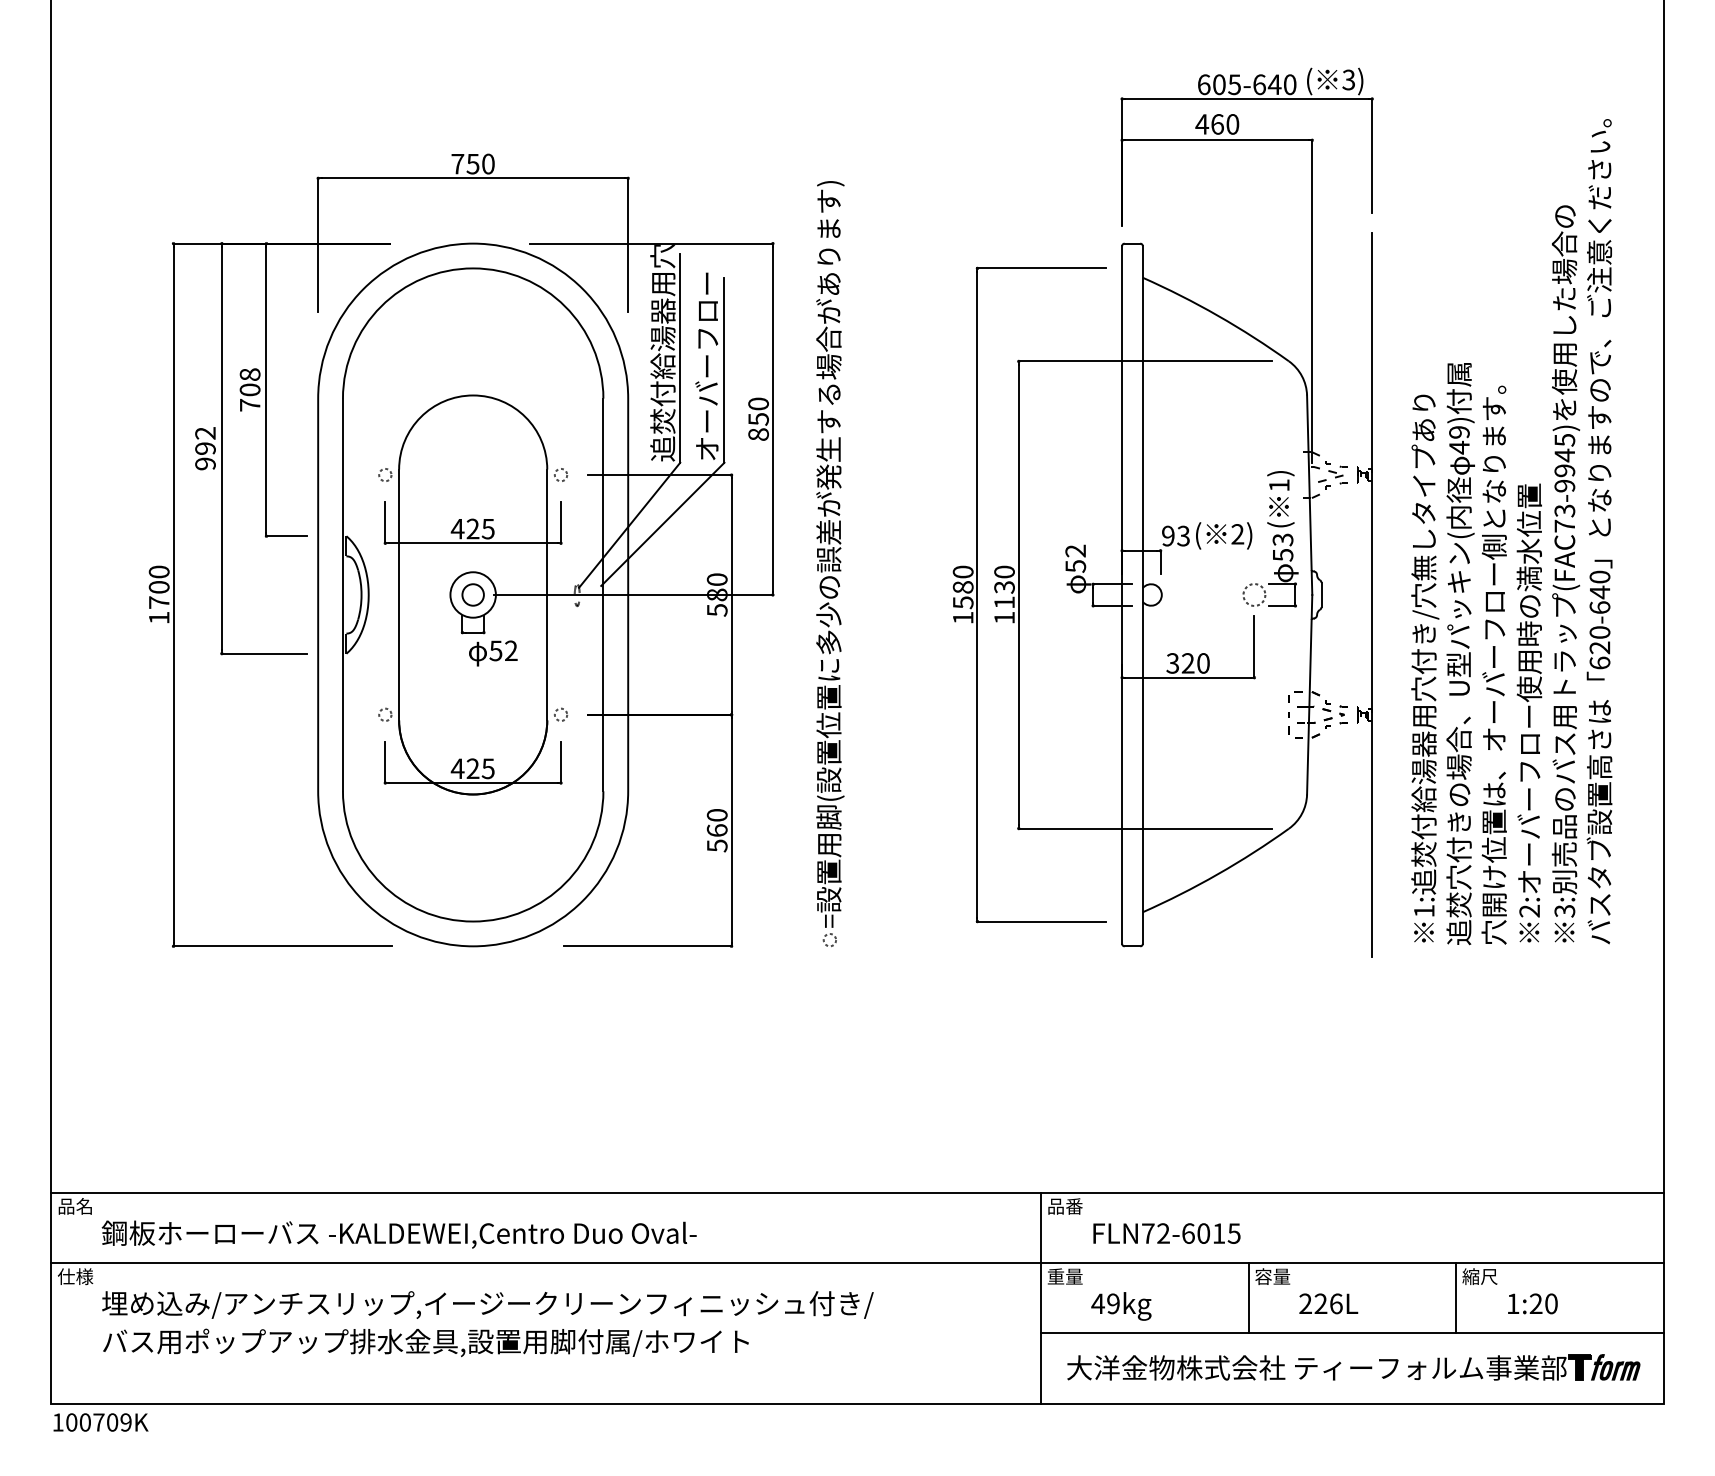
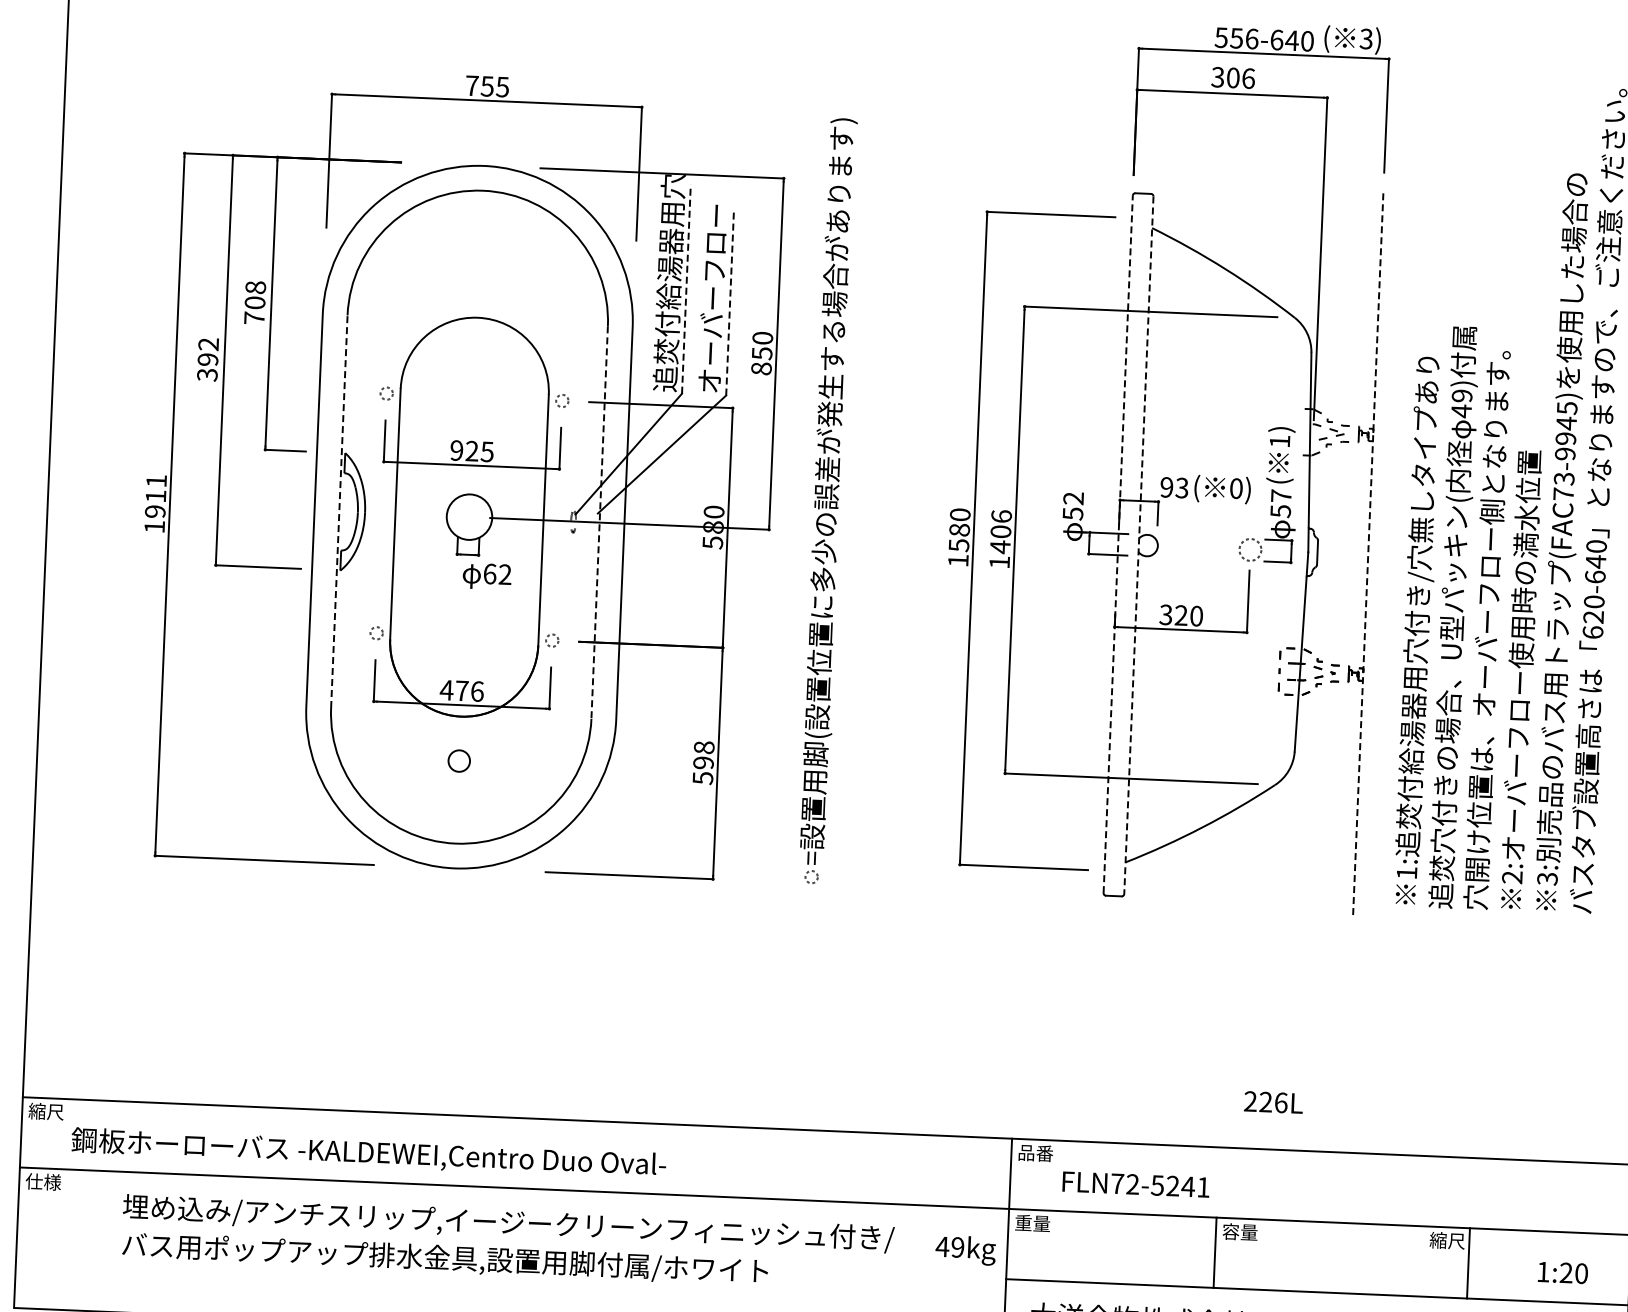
text: (1219, 84) -> (1236, 38), 605-640 -> 556-640
text: (1217, 124) -> (1233, 78), 460 -> 306
text: (487, 163) -> (501, 86), 750 -> 755
line: (680, 358) -> (686, 289), solid -> dashed
line: (724, 370) -> (730, 303), solid -> dashed
text: (205, 463) -> (207, 374), 992 -> 392
text: (457, 528) -> (456, 450), 425 -> 925
text: (1237, 534) -> (1236, 488), 2) -> 0)
text: (1282, 539) -> (1280, 495), 53 -> 57
text: (158, 586) -> (155, 495), 1700 -> 1911
text: (1004, 587) -> (1000, 531), 1130 -> 1406
line: (342, 594) -> (338, 511), solid -> dashed
circle: (472, 594) -> (458, 760), moved
line: (603, 595) -> (599, 523), solid -> dashed
line: (1122, 595) -> (1118, 544), solid -> dashed
line: (1142, 595) -> (1138, 545), solid -> dashed
line: (1372, 595) -> (1368, 555), solid -> dashed
text: (495, 650) -> (489, 573), 52 -> 62
text: (480, 768) -> (469, 690), 425 -> 476
text: (716, 822) -> (703, 754), 560 -> 598
text: (74, 1205) -> (45, 1110), 品名 -> 縮尺
text: (1210, 1233) -> (1179, 1186), FLN72-6015 -> FLN72-5241
line: (1456, 1298) -> (1468, 1263), moved
text: (1328, 1303) -> (1273, 1102), moved
text: (1532, 1303) -> (1562, 1272), moved
text: (1121, 1306) -> (965, 1250), moved
text: (487, 1323) -> (507, 1242), moved

